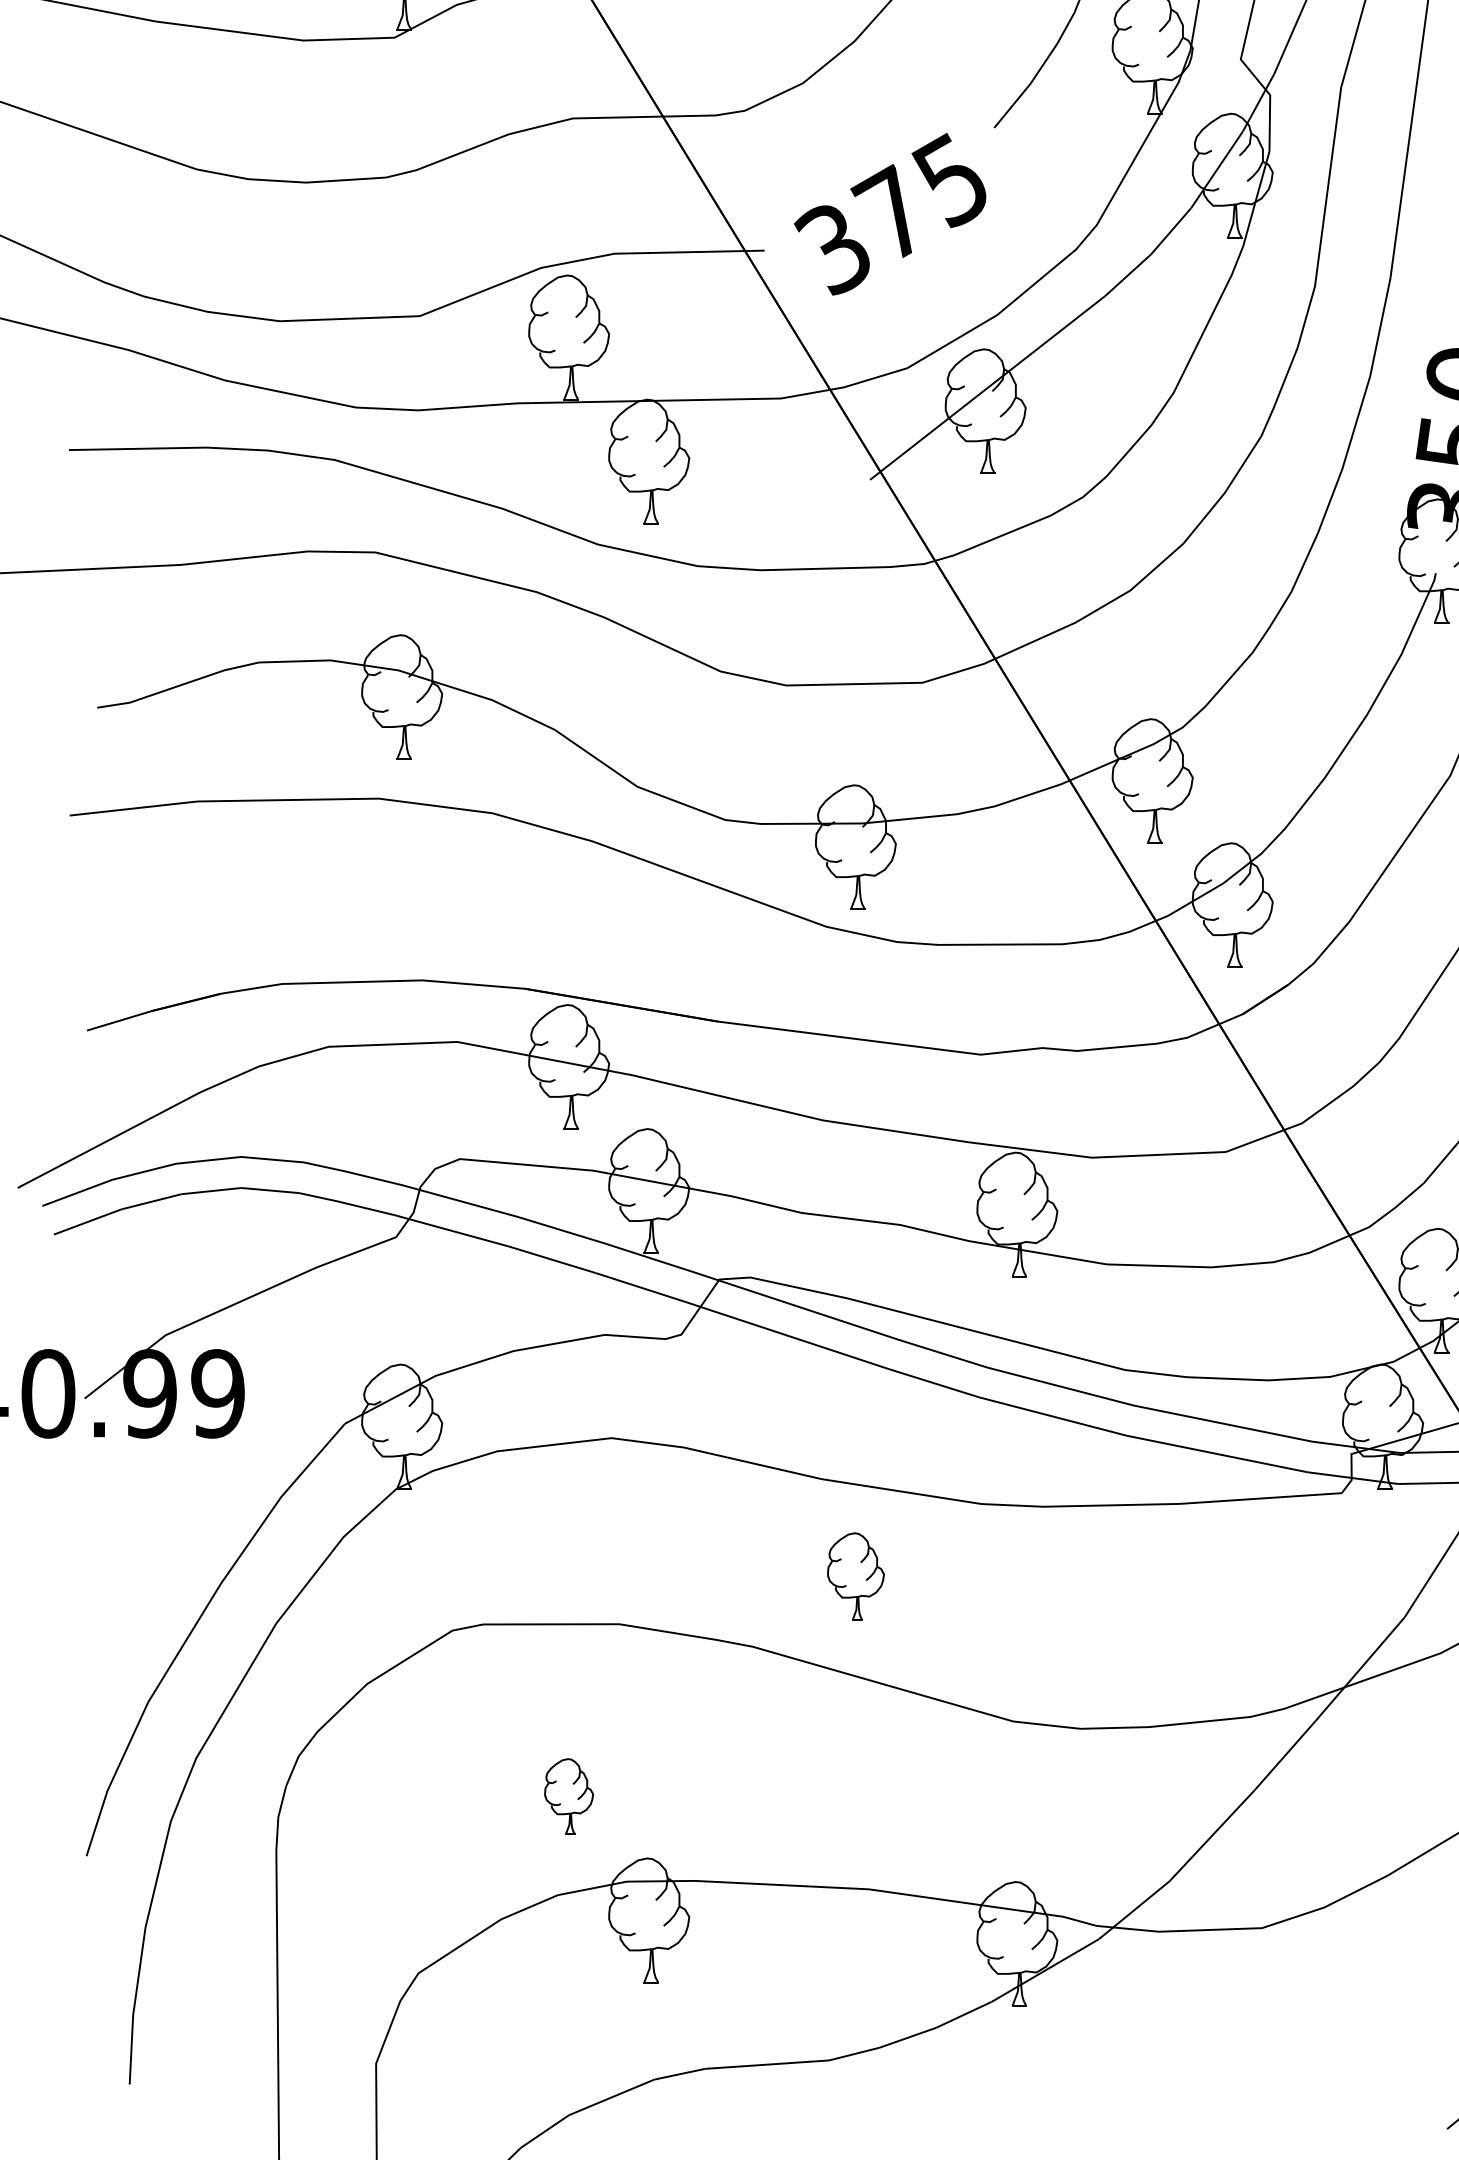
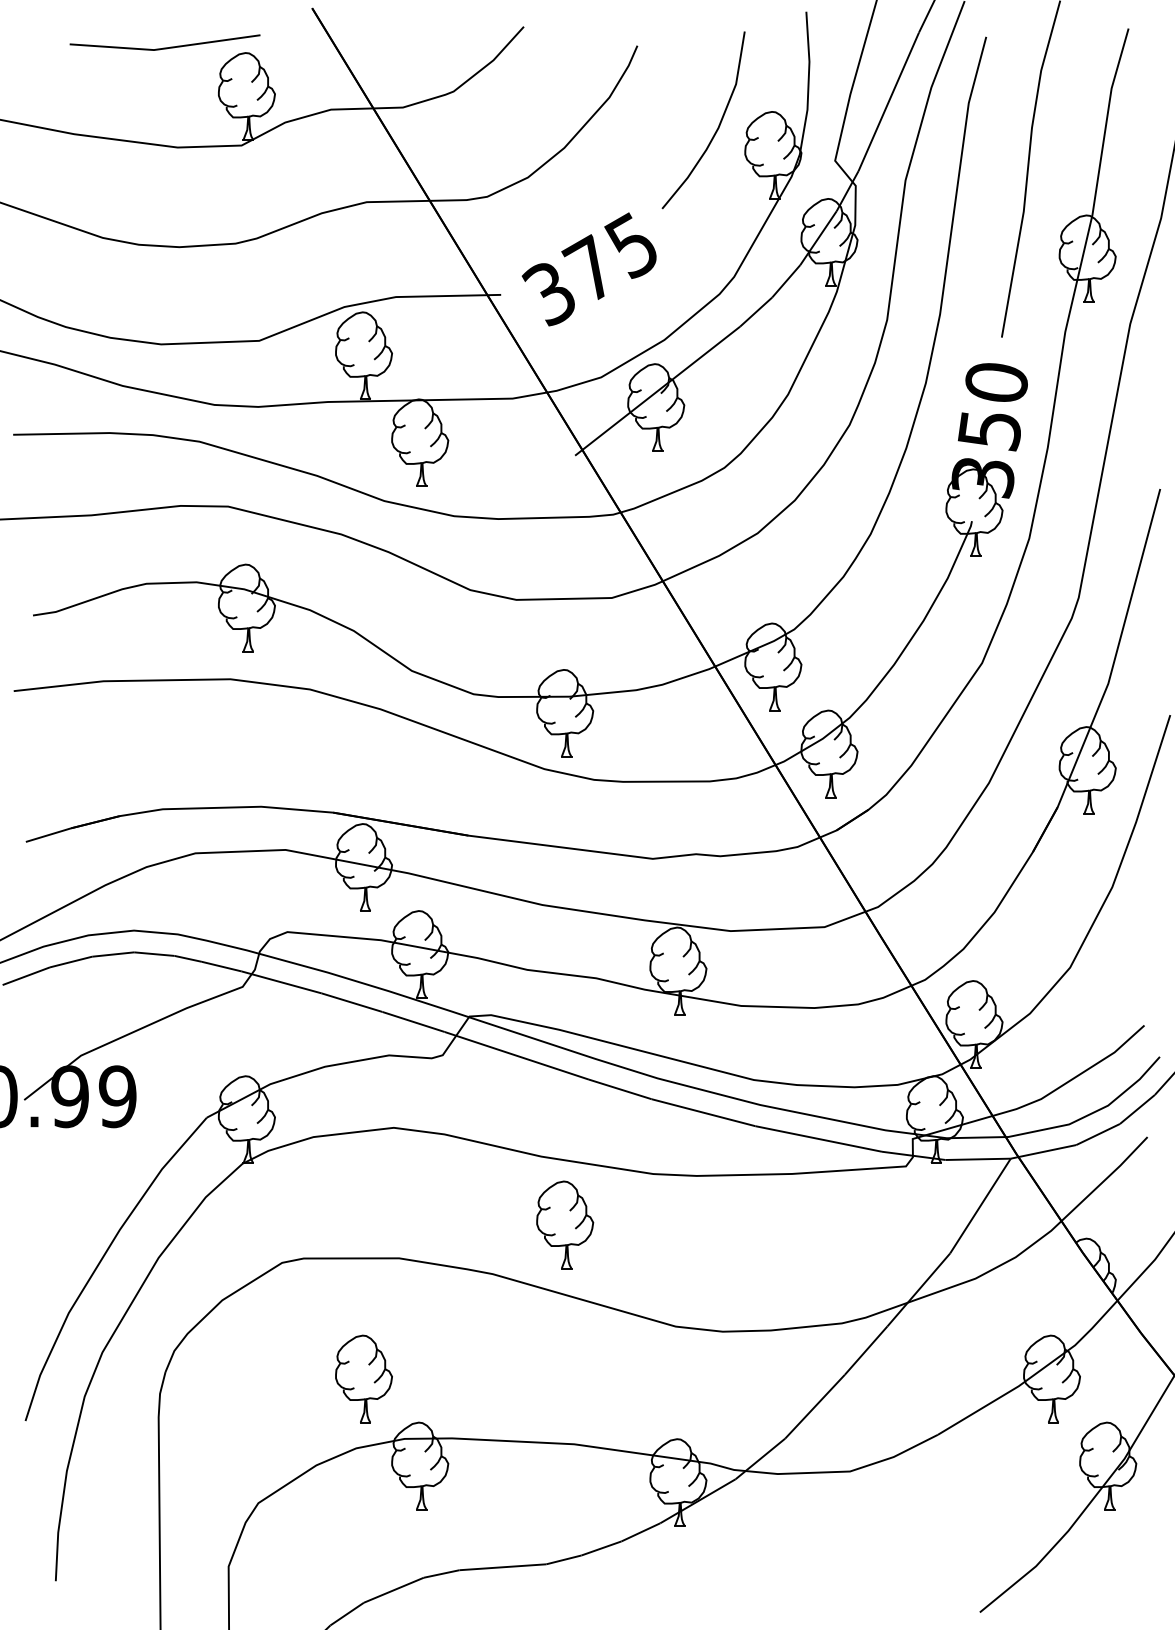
part: (856, 1575) -> (565, 1224), size x1.43
part: (568, 1795) -> (363, 1378), size x1.67

